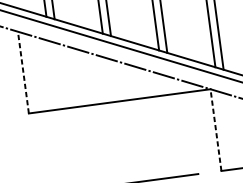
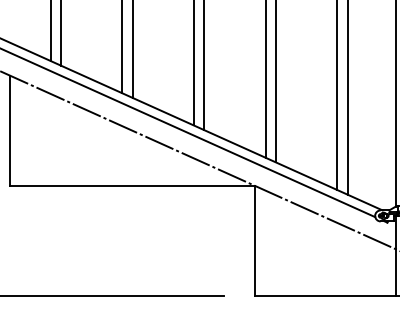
line: (23, 72) -> (10, 130), dashed -> solid
line: (216, 129) -> (255, 240), dashed -> solid

